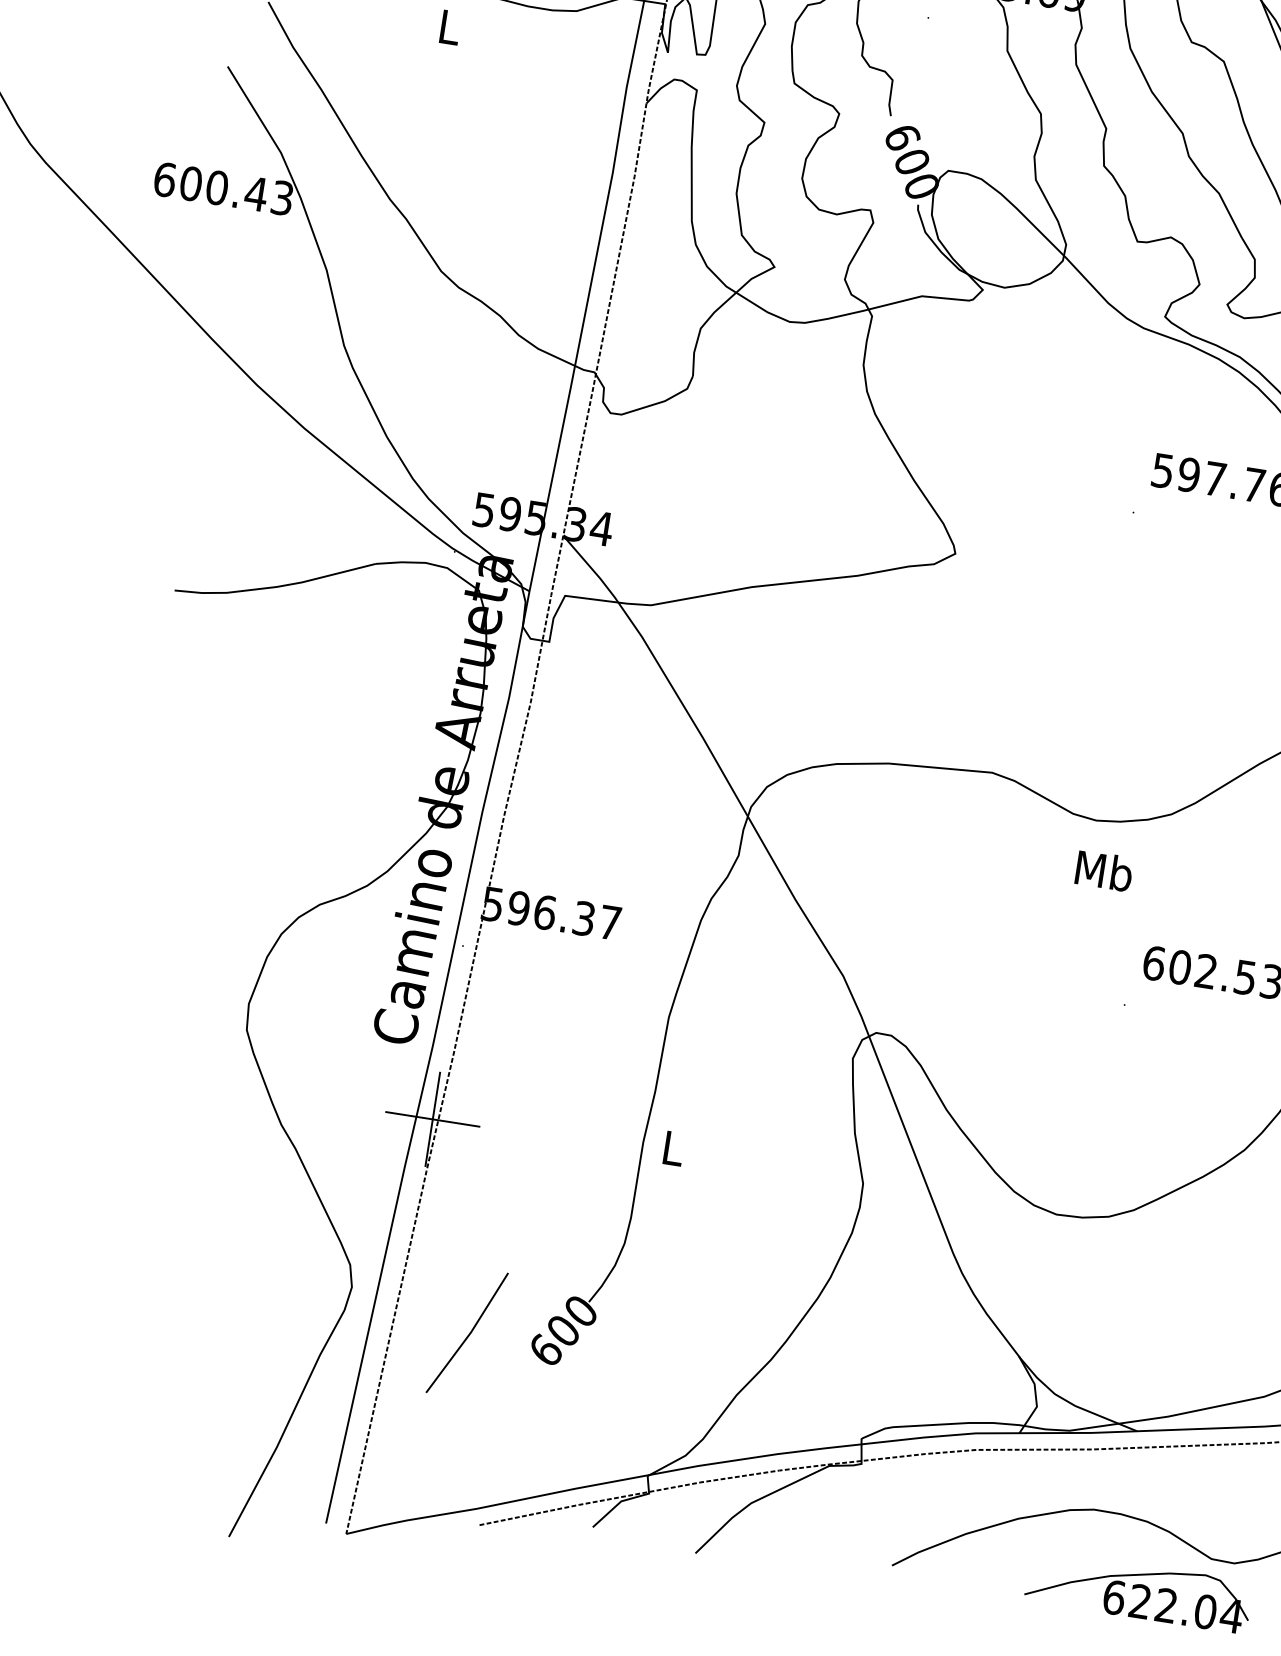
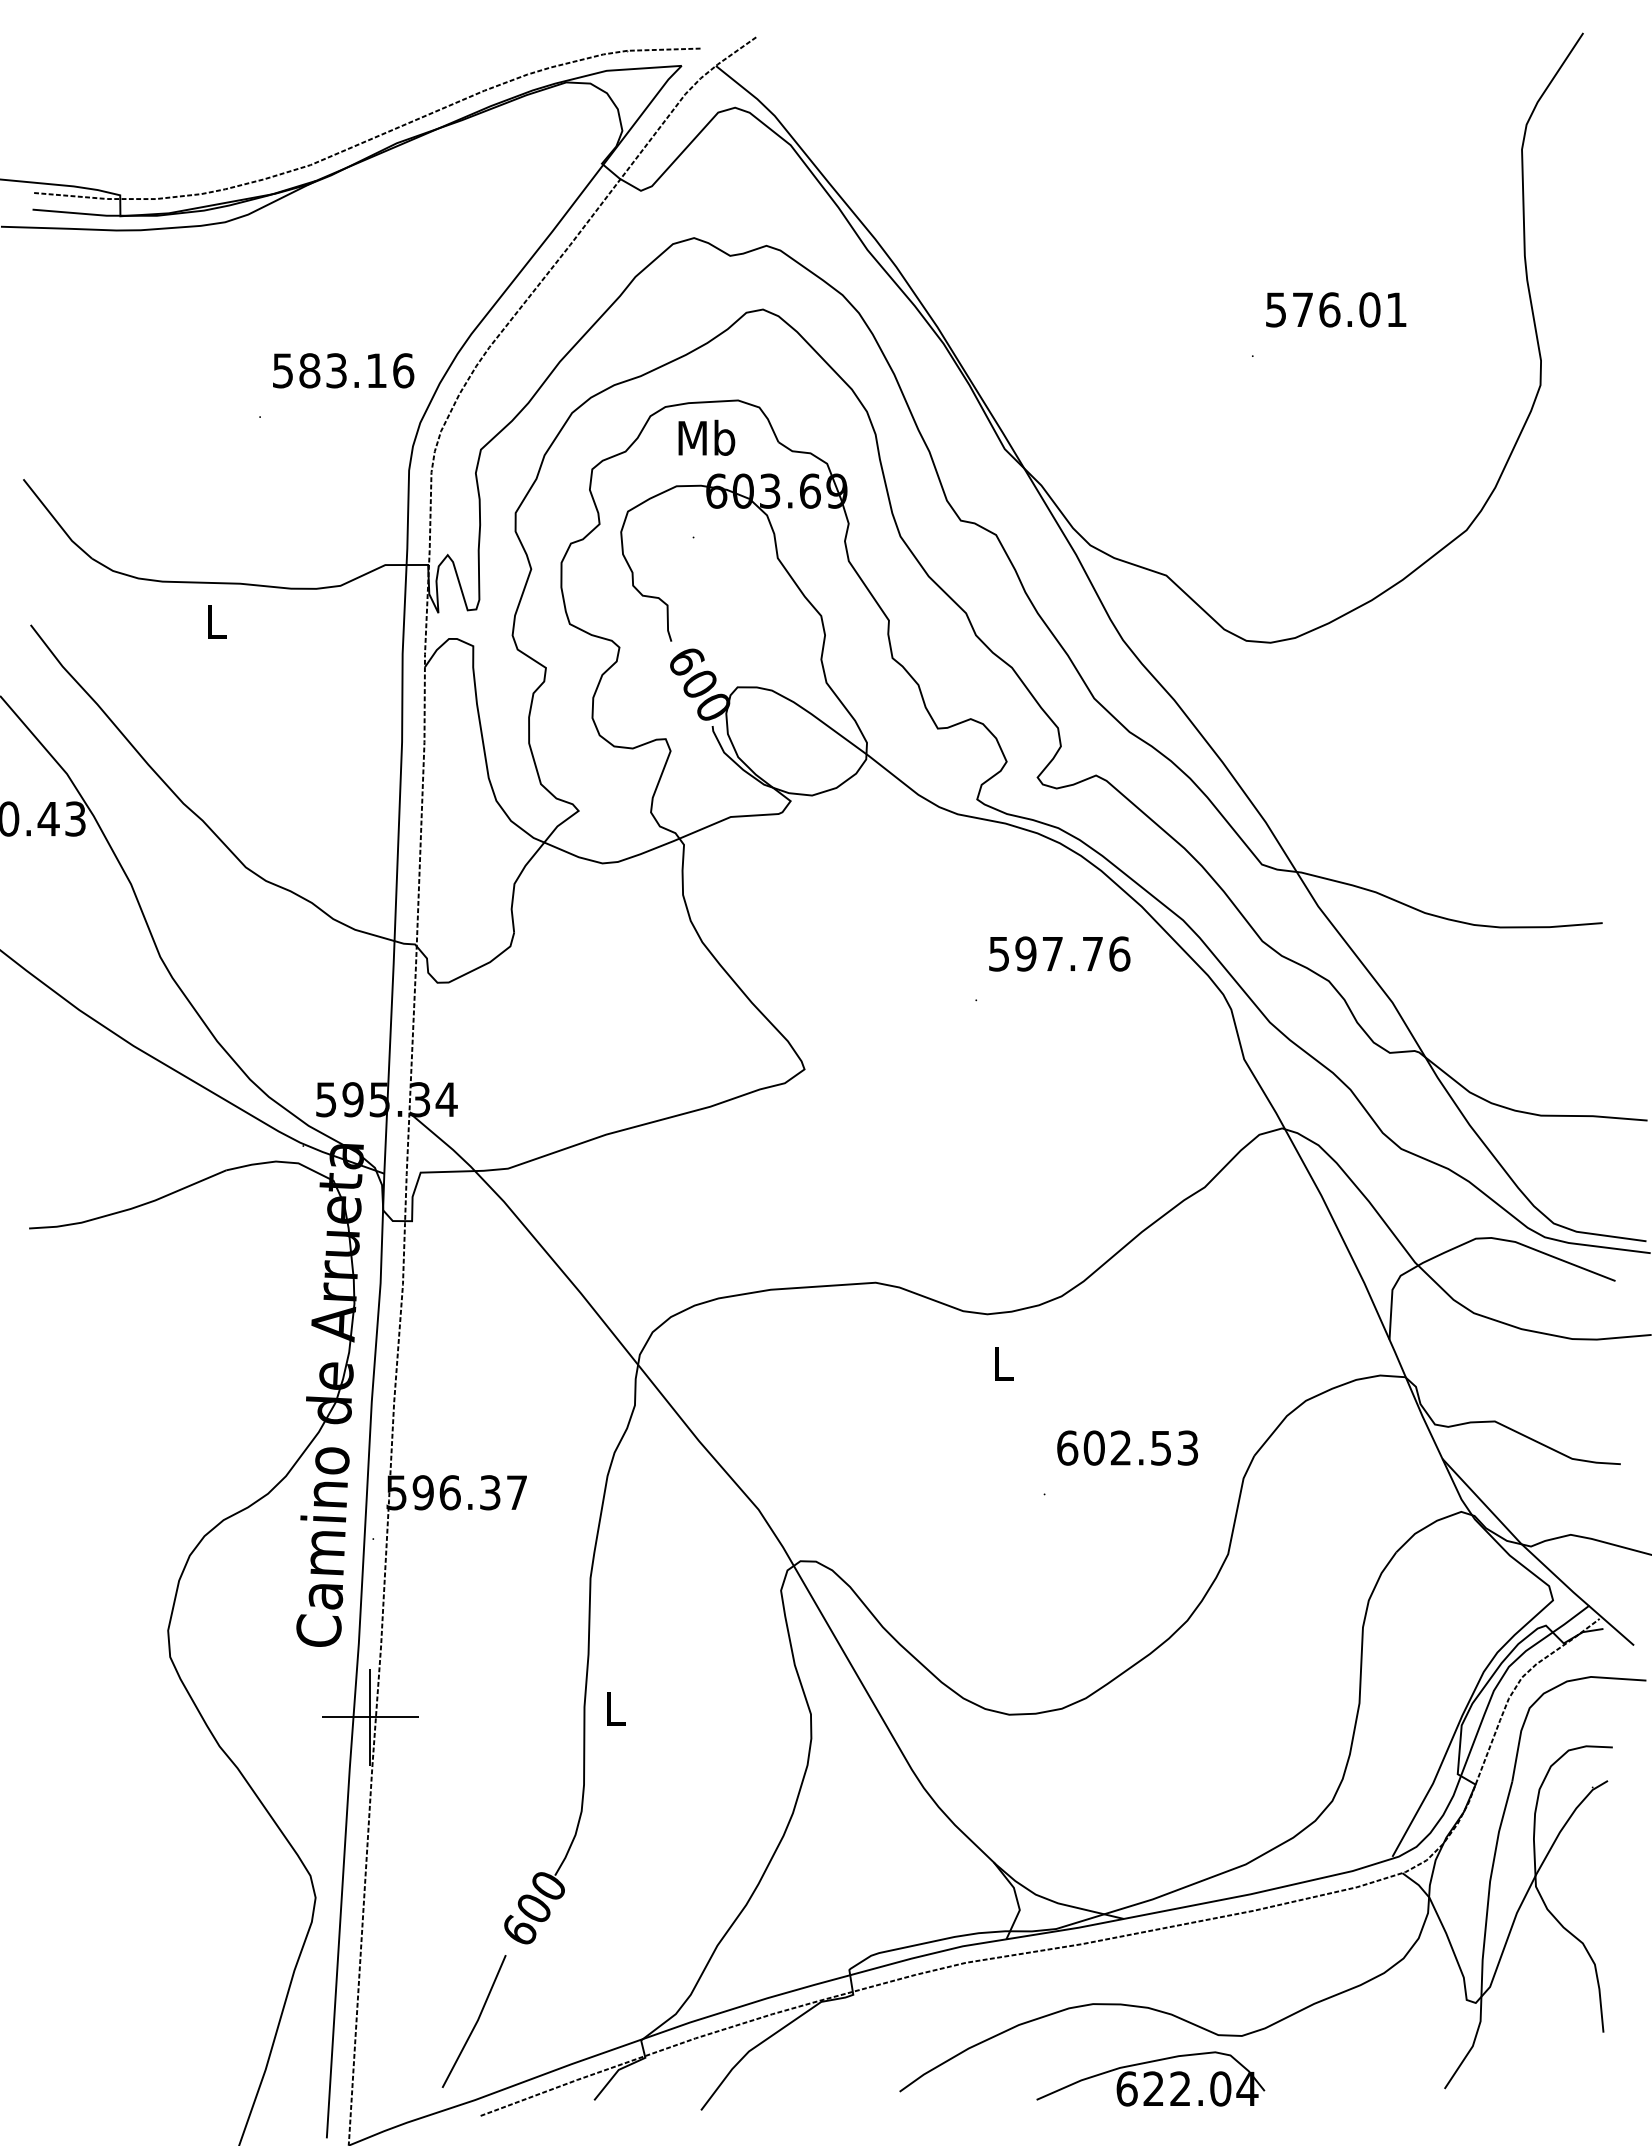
text: (1104, 871) -> (1003, 1363), Mb -> L
line: (468, 1334) -> (475, 2022), moved

